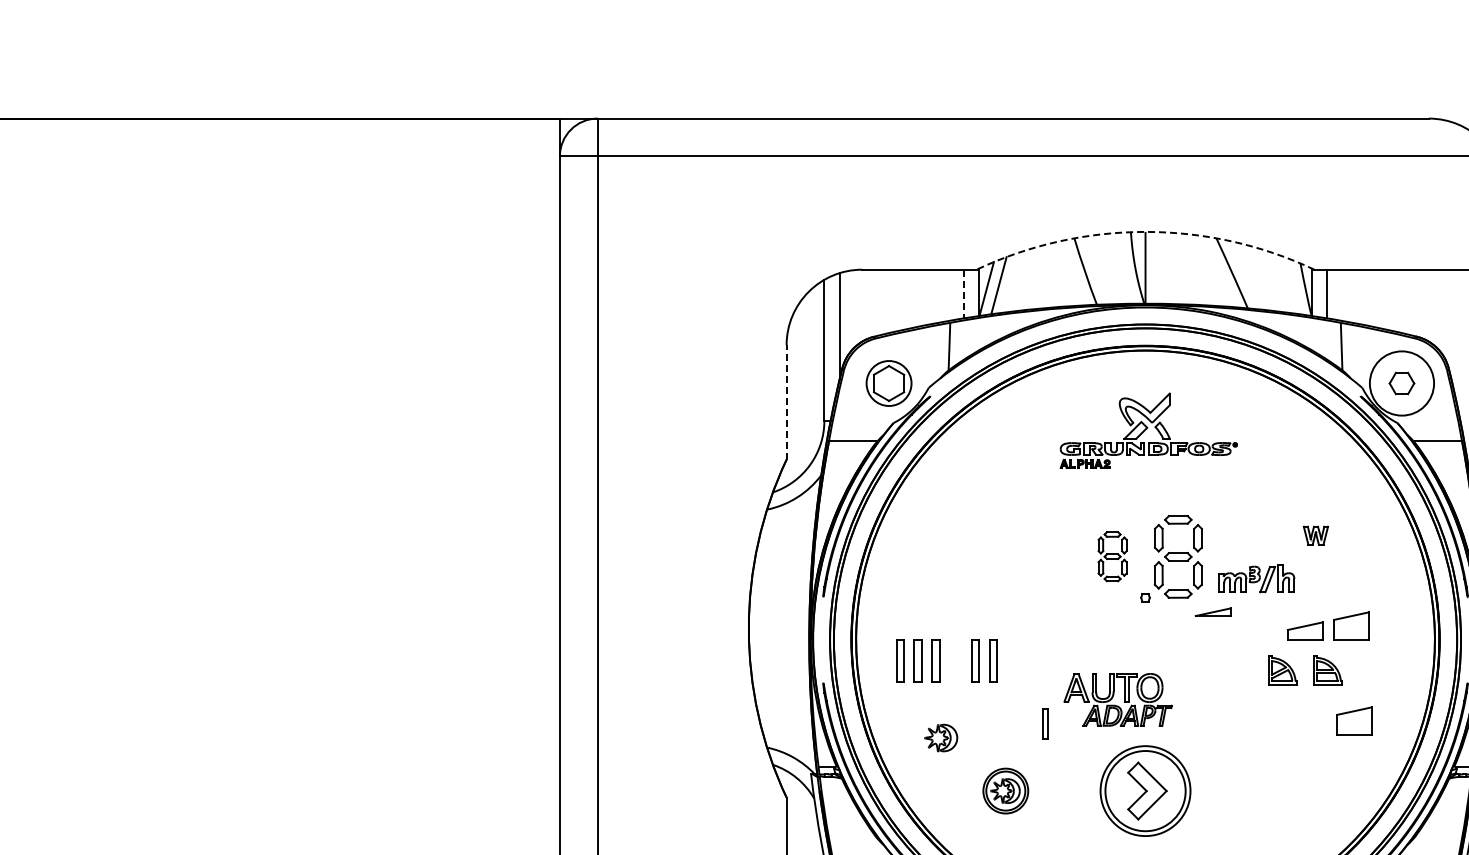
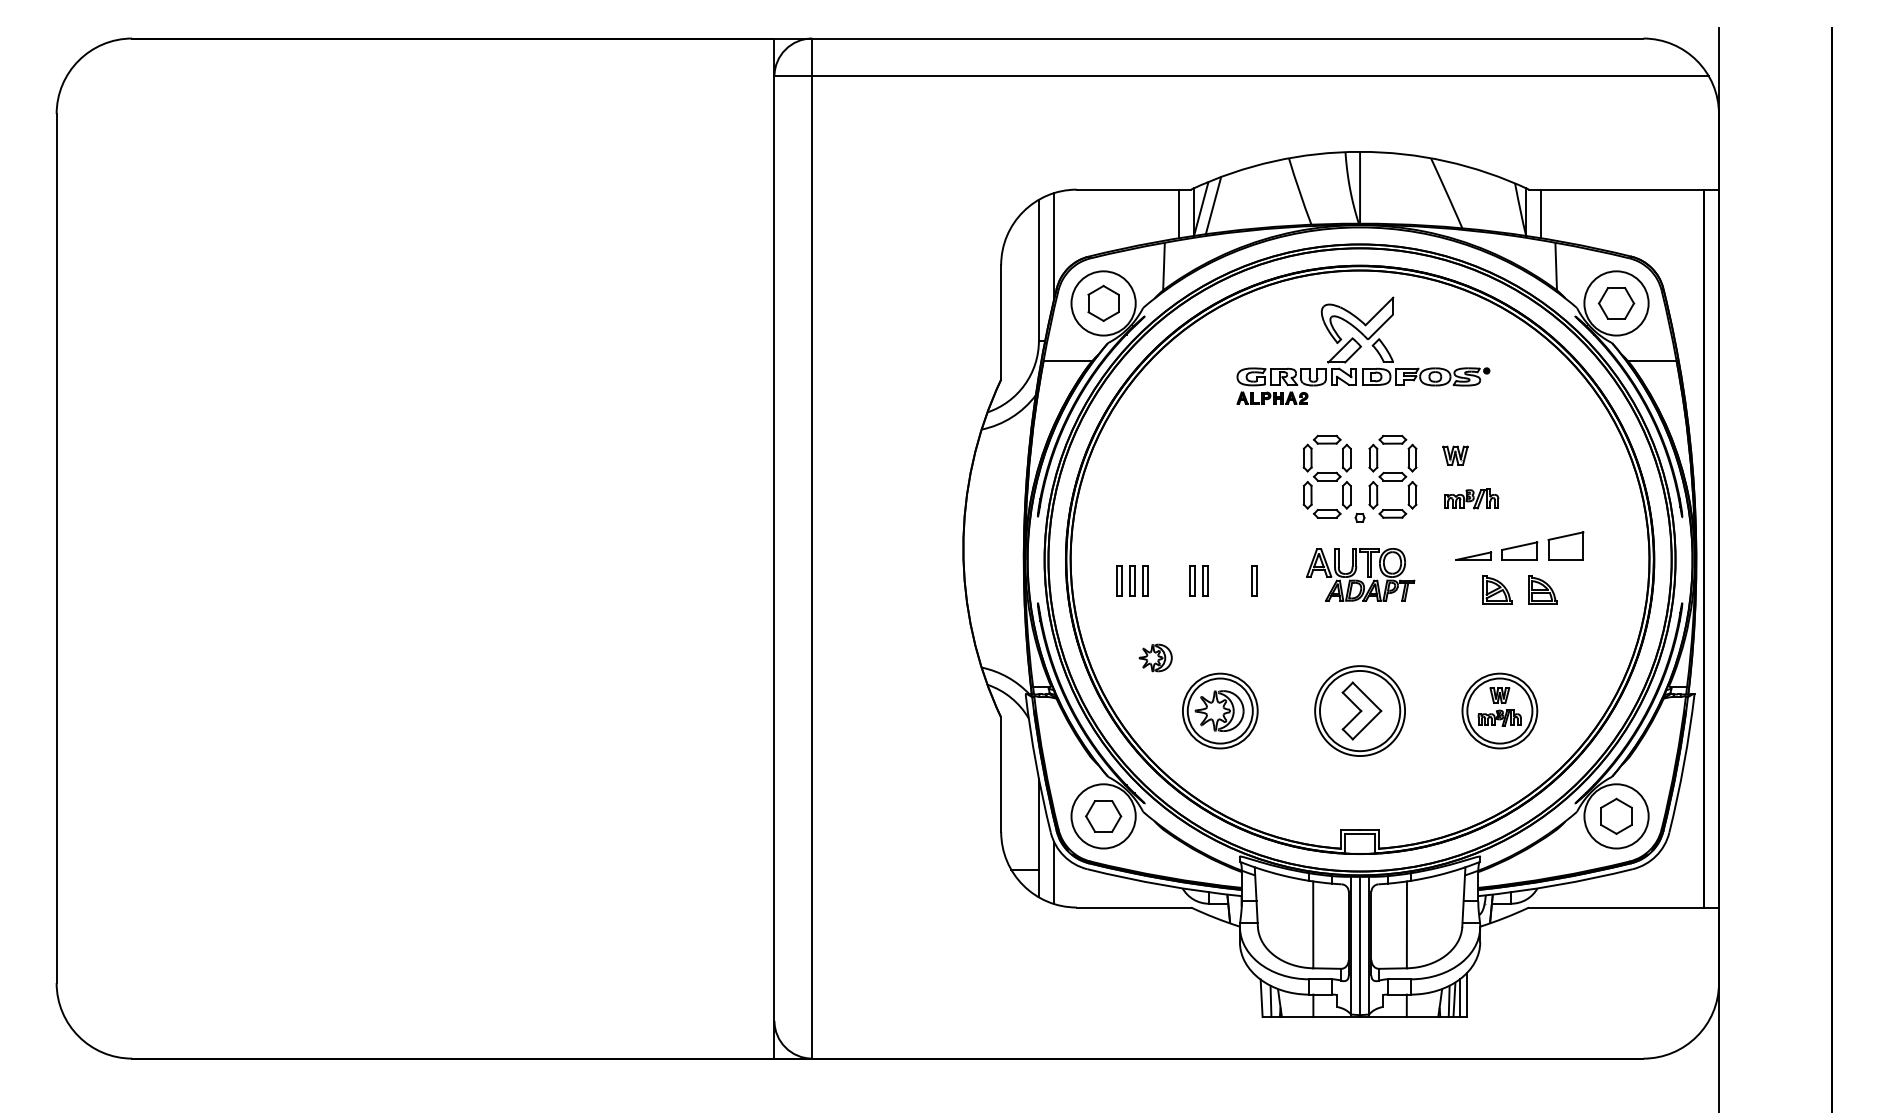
arc: (1145, 231) -> (1360, 151), dashed -> solid
line: (963, 294) -> (1178, 214), dashed -> solid
circle: (888, 383) -> (1103, 303), size x1.43
part: (1401, 383) -> (1616, 303), size x1.43
line: (786, 401) -> (1001, 321), dashed -> solid
part: (1148, 430) -> (1363, 350), size x1.43
part: (1315, 535) -> (1455, 455), moved
part: (1111, 556) -> (1326, 476), size x1.67
part: (1256, 578) -> (1471, 498), size x0.71
part: (1212, 611) -> (1473, 555), moved
part: (917, 660) -> (1132, 580), size x0.71
part: (983, 660) -> (1198, 580), size x0.71
part: (1117, 699) -> (1360, 574), moved
part: (1353, 720) -> (1568, 640), removed
part: (1045, 723) -> (1254, 580), moved
part: (1005, 790) -> (1220, 710), size x1.67
part: (1284, 790) -> (1499, 710), added

